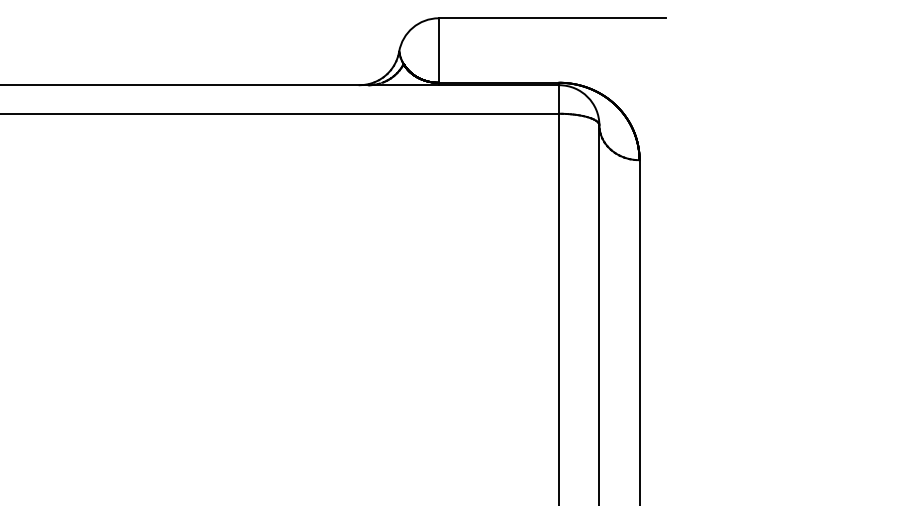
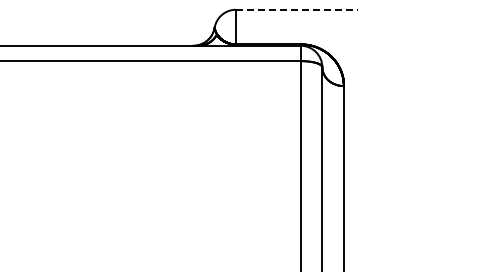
line: (553, 17) -> (297, 9), solid -> dashed

